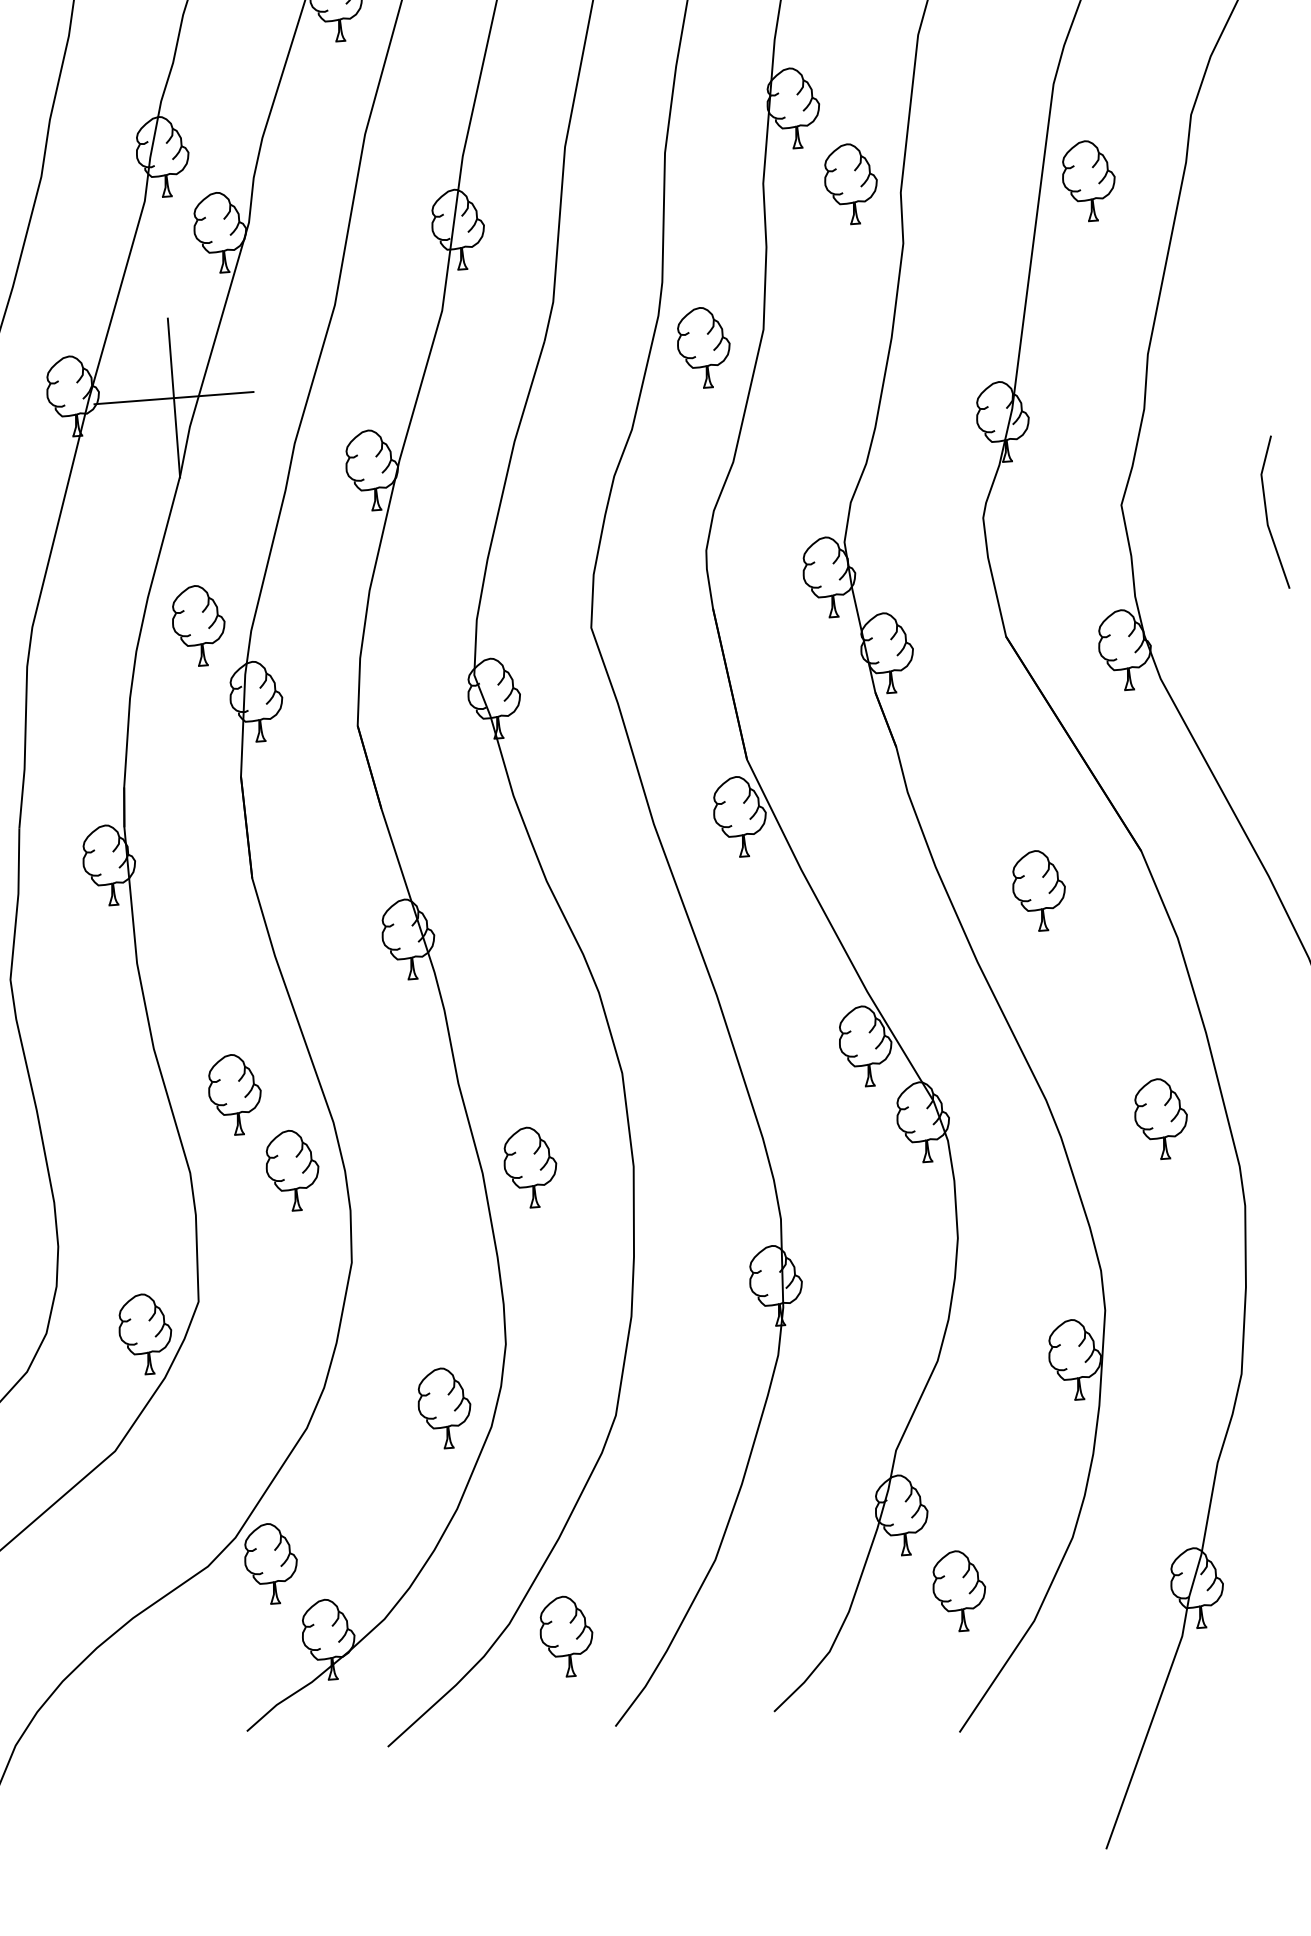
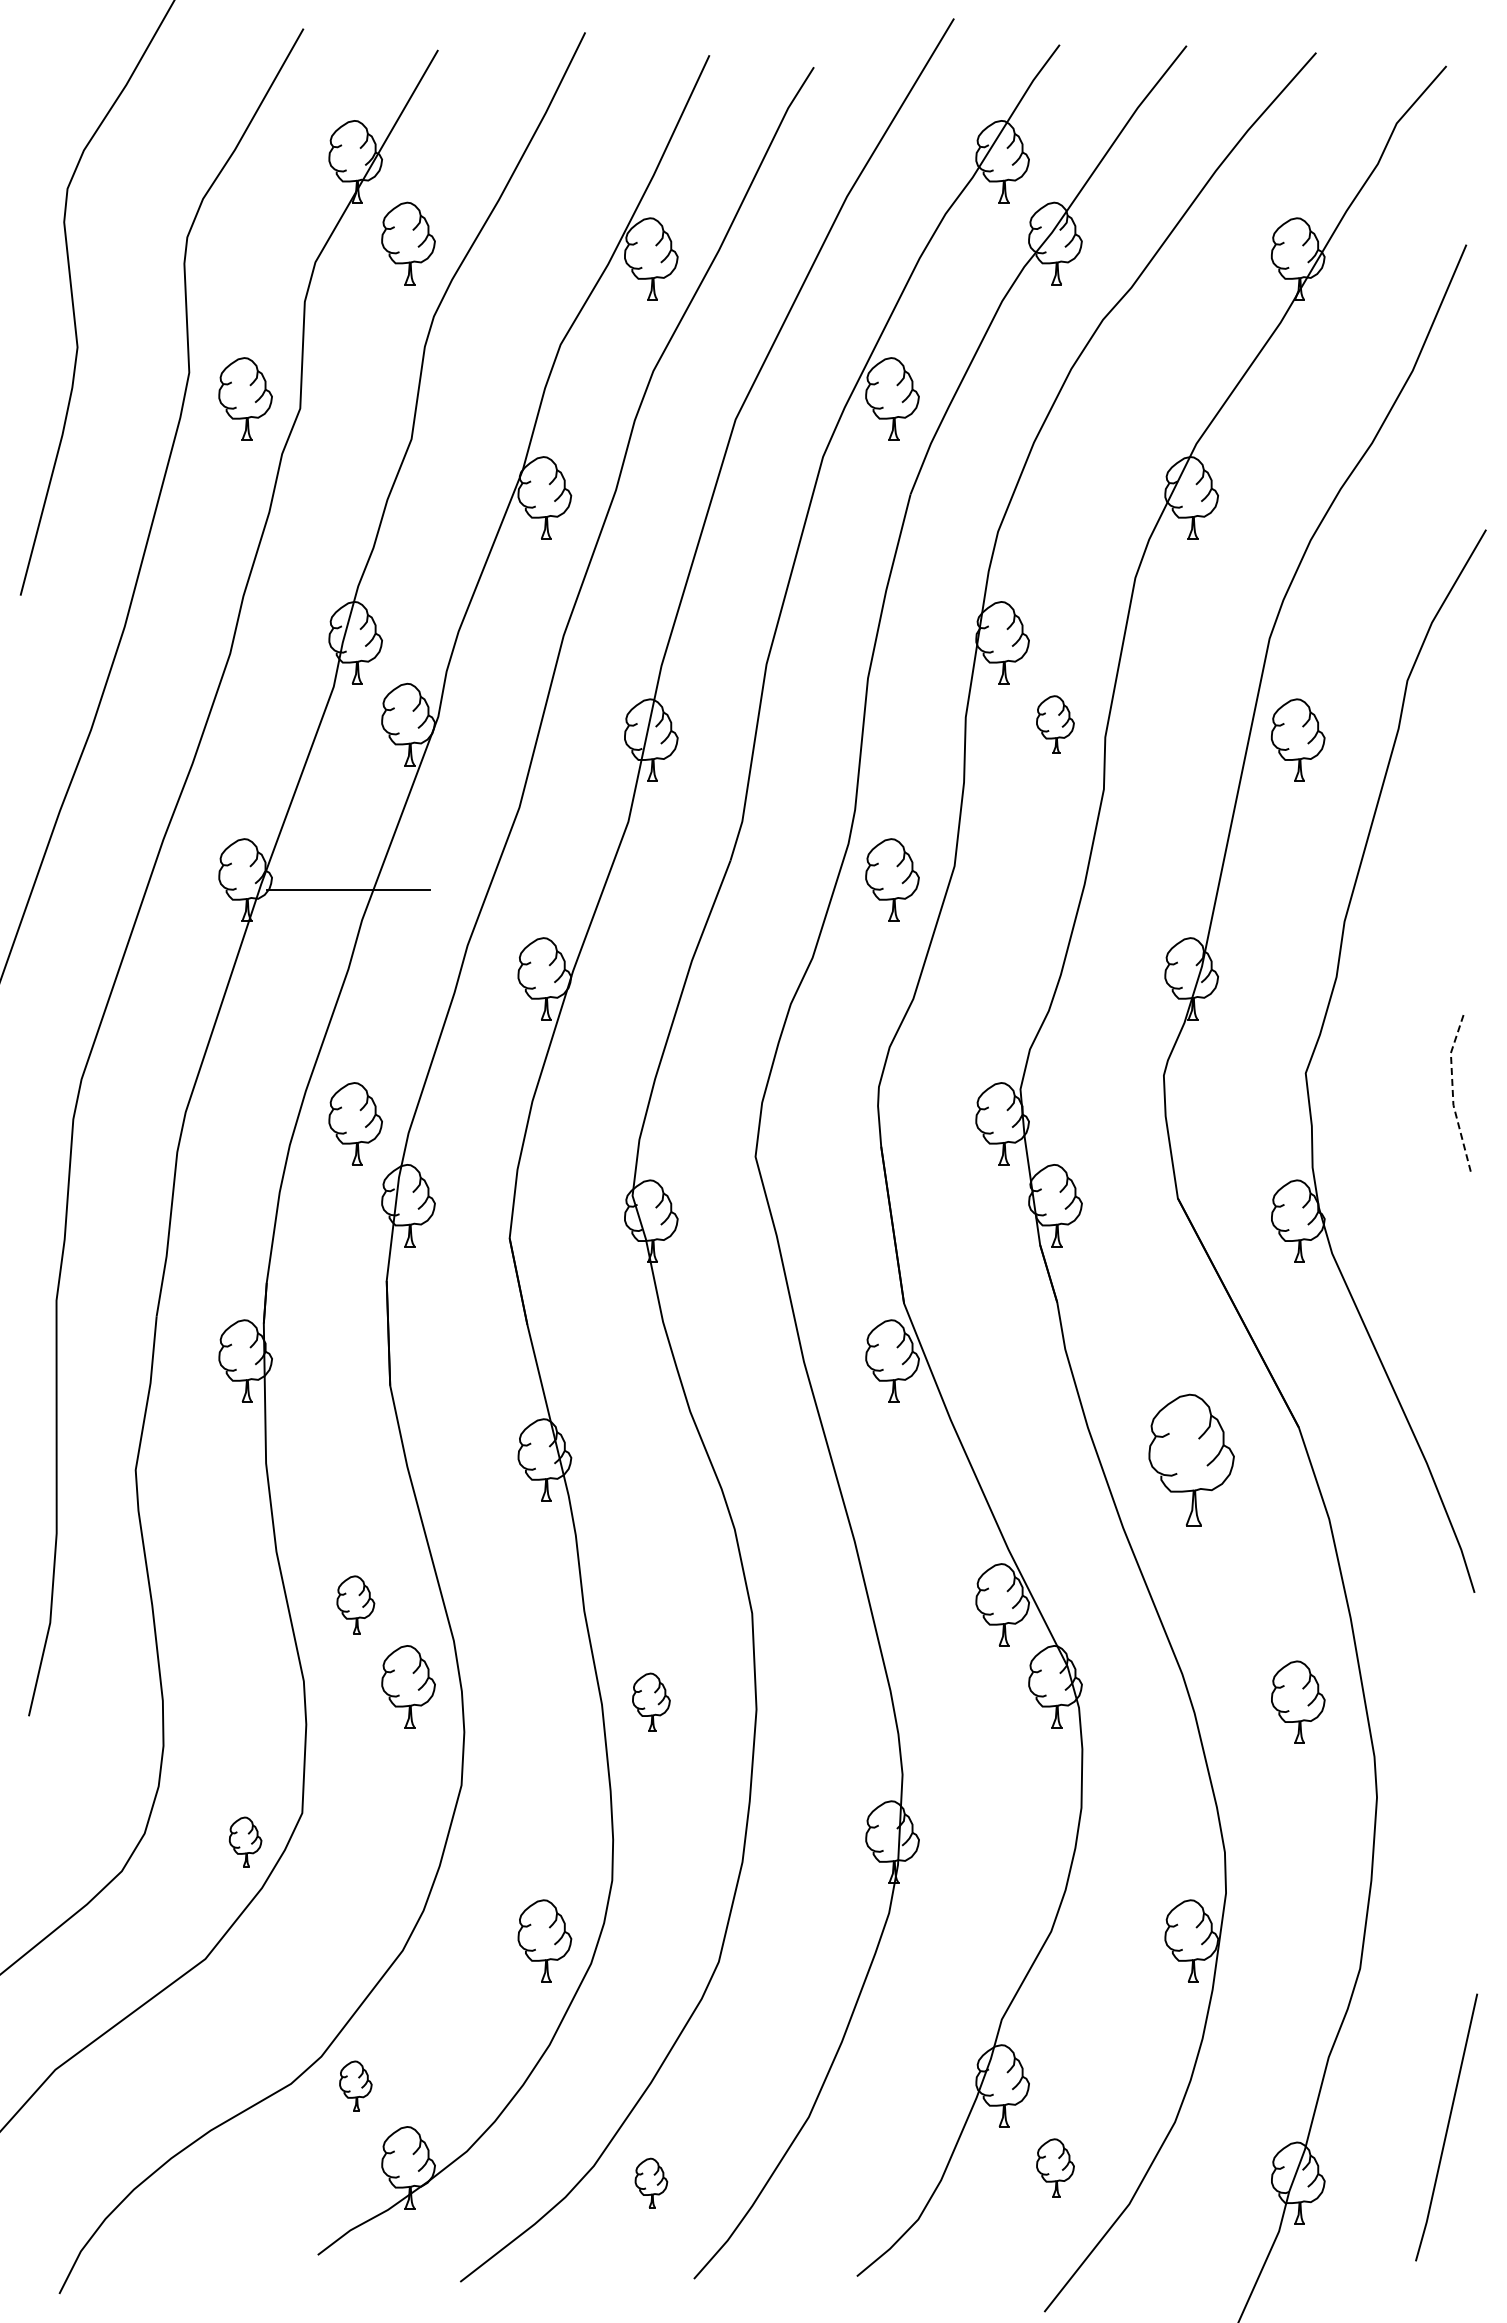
part: (851, 183) -> (1055, 724), size x0.7
line: (174, 397) -> (348, 889), removed
line: (1265, 512) -> (1452, 1092), solid -> dashed
part: (1039, 890) -> (1191, 1459), size x1.6
part: (234, 1094) -> (355, 1604), size x0.7
part: (530, 1166) -> (651, 1701), size x0.7
part: (145, 1333) -> (245, 1841), size x0.6
part: (270, 1563) -> (355, 2085), size x0.6
part: (959, 1590) -> (1055, 2167), size x0.7
part: (566, 1635) -> (651, 2182), size x0.6

